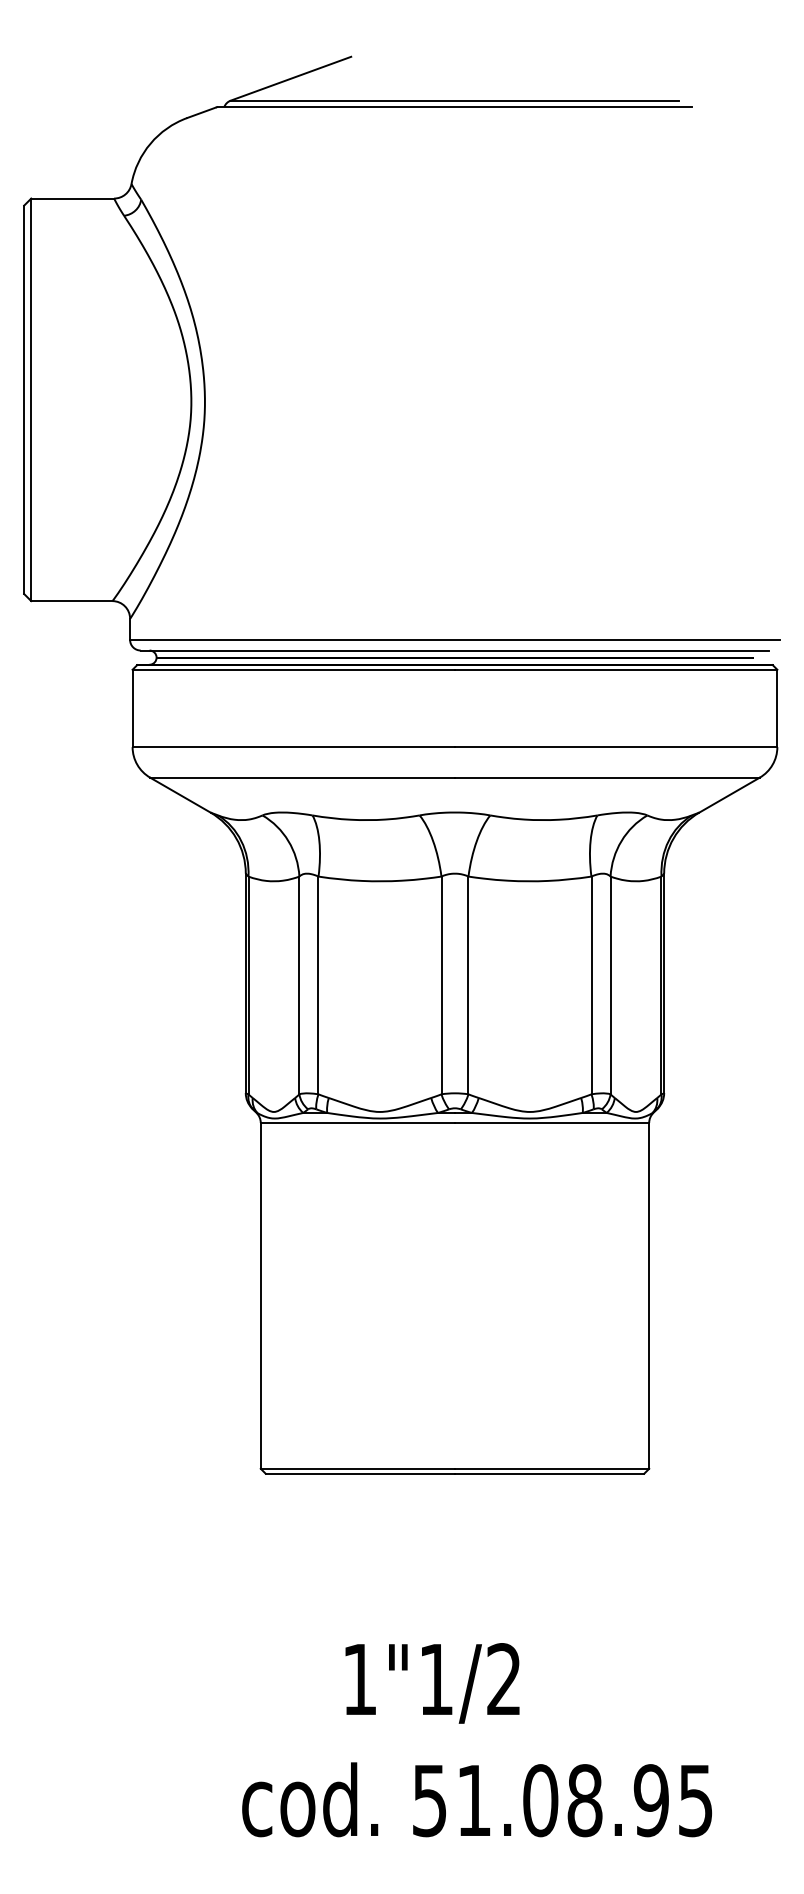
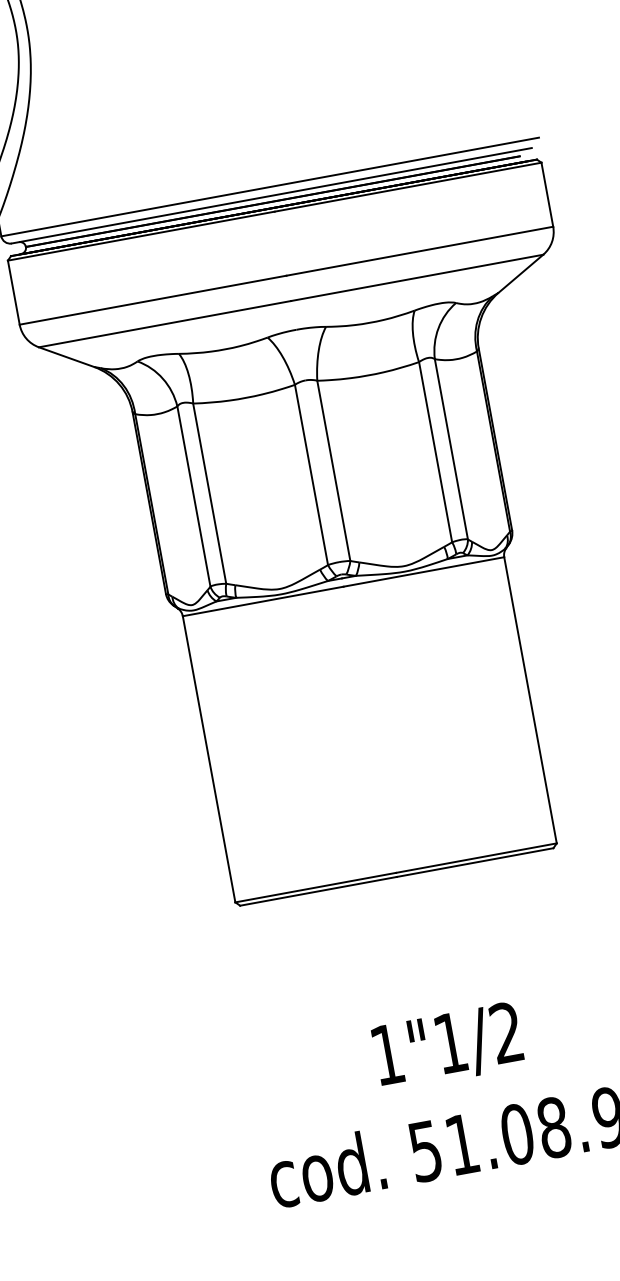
text: (432, 1683) -> (448, 1046), moved

